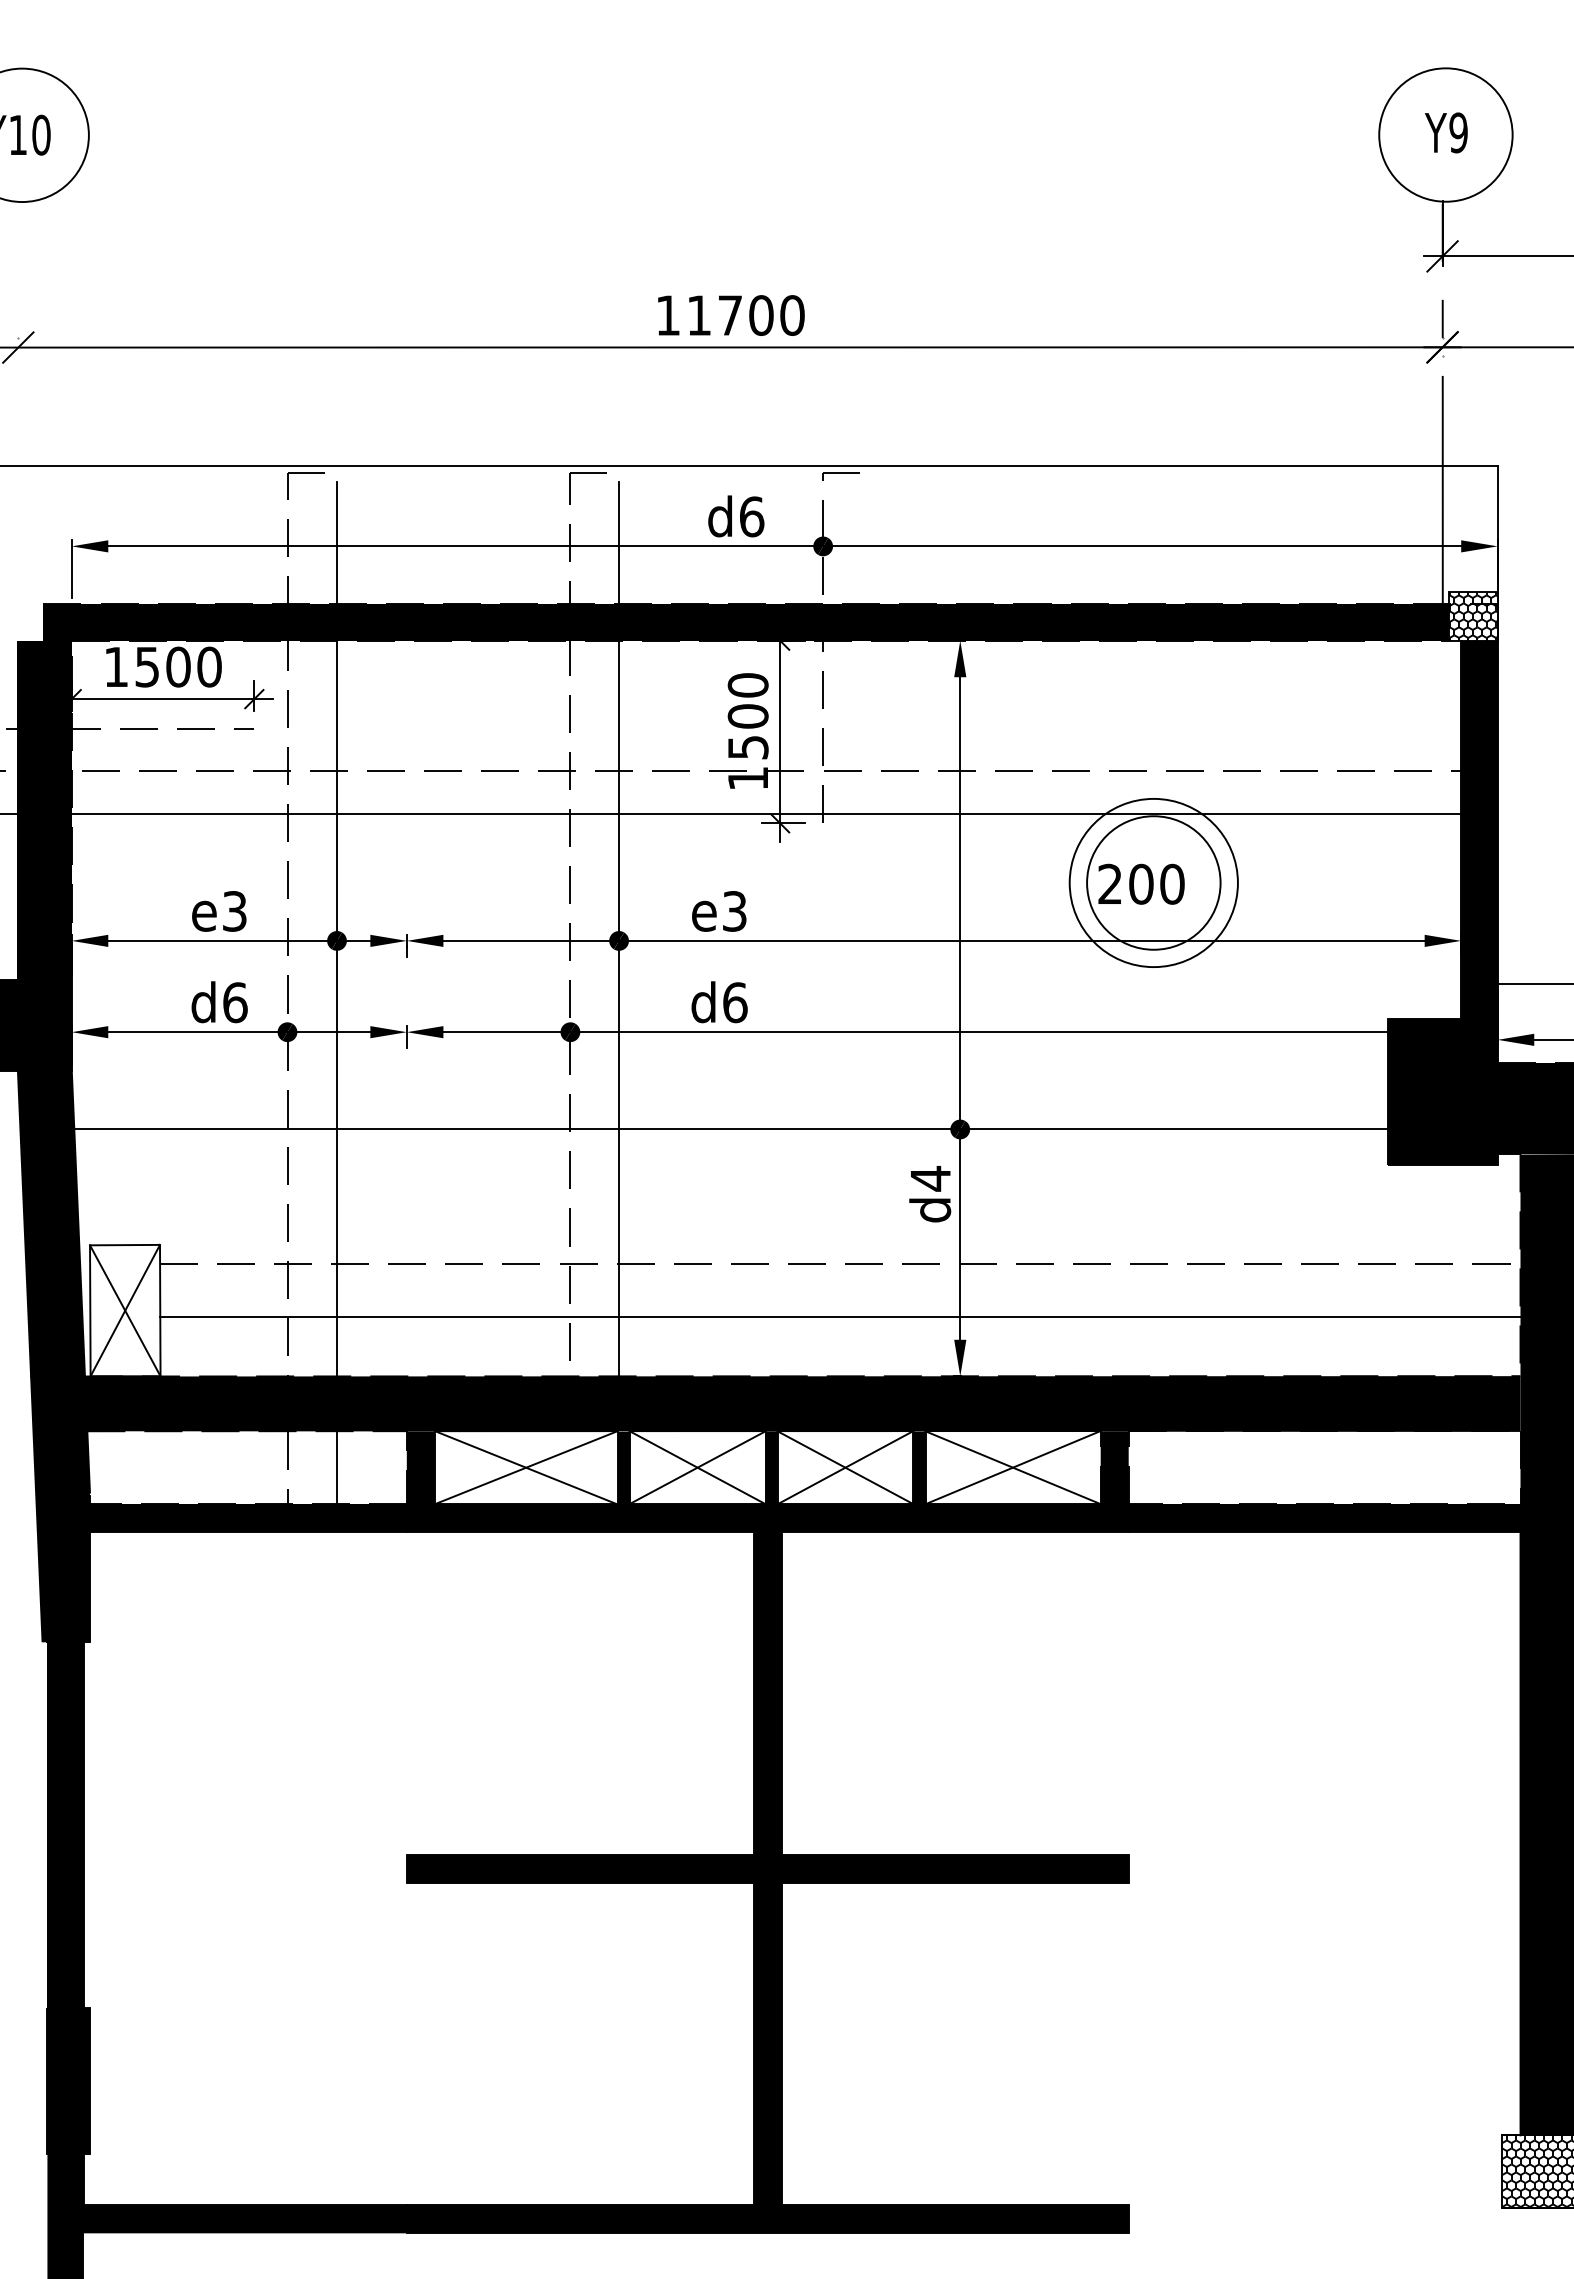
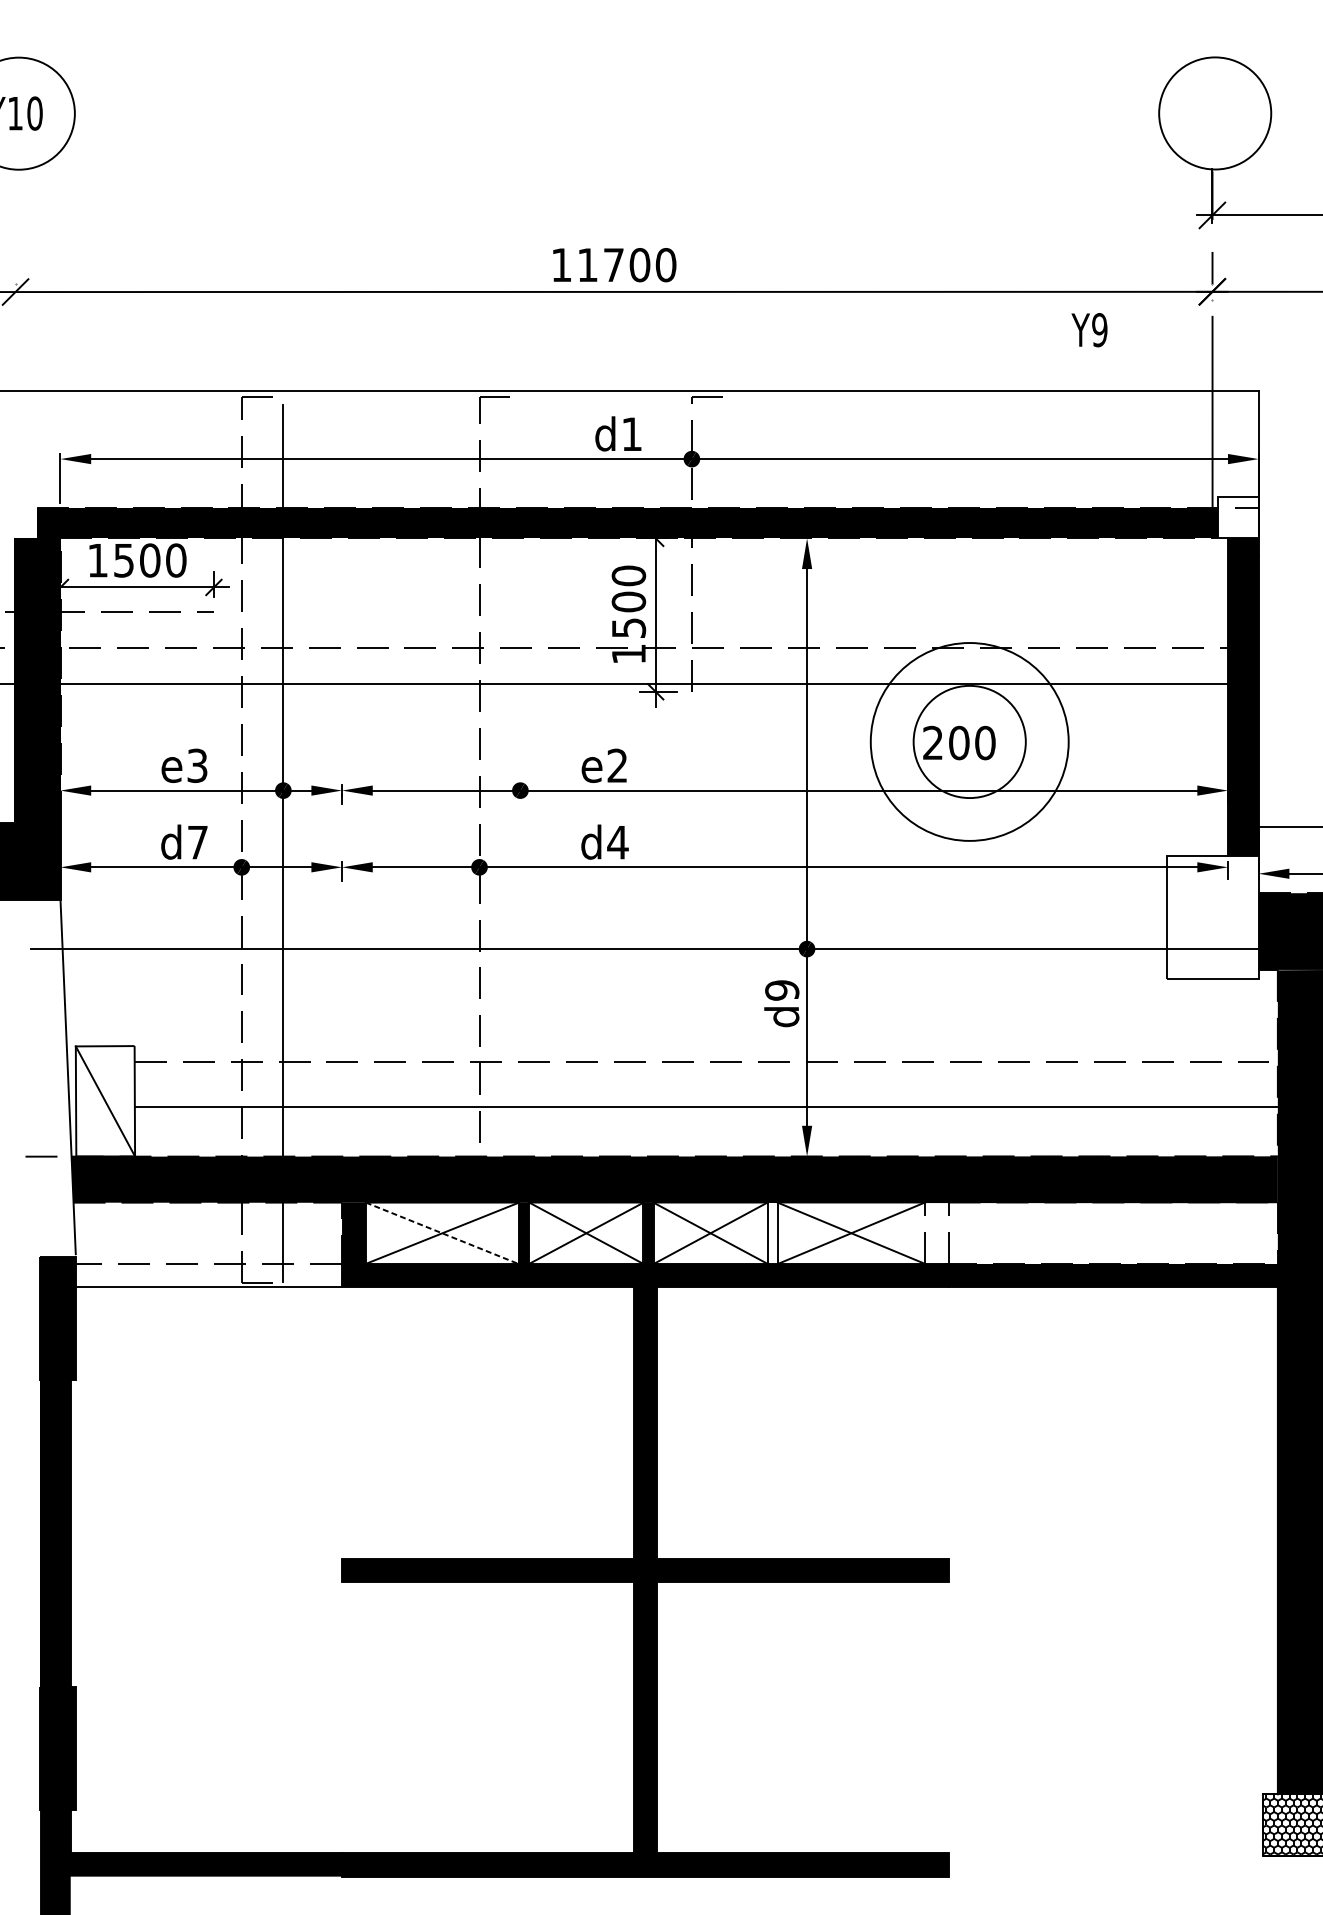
text: (1446, 132) -> (1089, 329), moved
text: (752, 516) -> (632, 433), d6 -> d1
hatch: (1472, 616) -> (1237, 518), removed
circle: (1153, 882) -> (969, 741), size x1.4
text: (734, 911) -> (617, 765), e3 -> e2
line: (619, 948) -> (520, 797), removed
text: (235, 1002) -> (198, 842), d6 -> d7
text: (735, 1002) -> (618, 842), d6 -> d4
fill: (1442, 1092) -> (1212, 918), removed
text: (930, 1178) -> (782, 990), d4 -> d9
line: (125, 1310) -> (105, 1101), removed
fill: (53, 1356) -> (45, 1139), removed
line: (525, 1467) -> (441, 1233), solid -> dashed
fill: (919, 1467) -> (772, 1233), removed
fill: (1114, 1467) -> (936, 1233), removed
fill: (248, 1518) -> (208, 1275), removed

